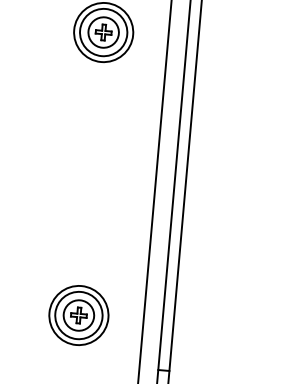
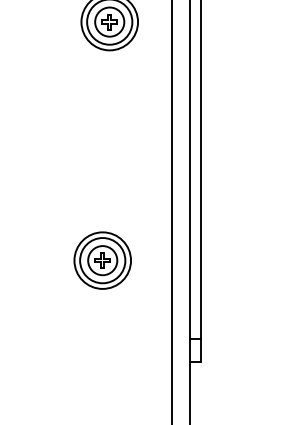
part: (78, 315) -> (102, 260), moved

